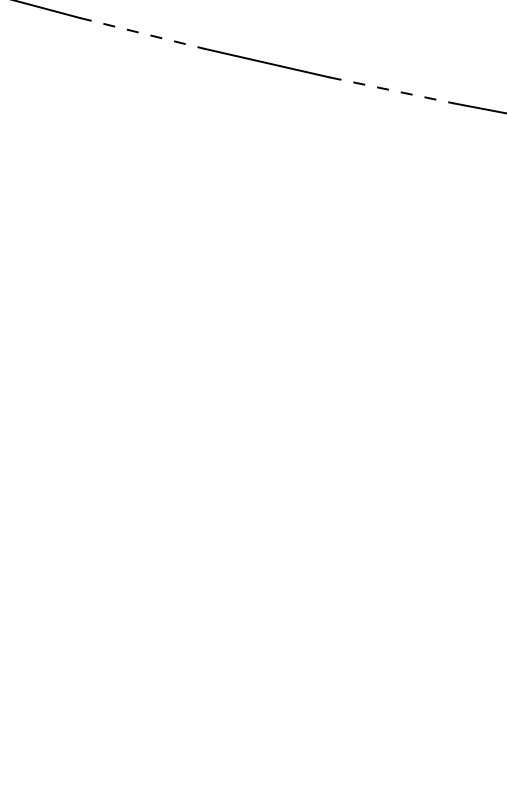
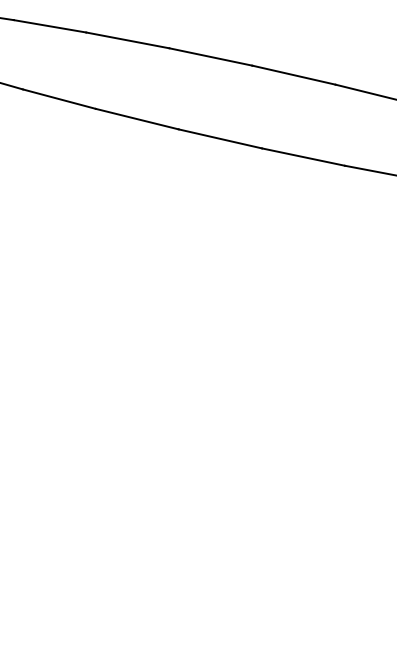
line: (142, 33) -> (137, 119), dashed -> solid
line: (393, 91) -> (304, 157), dashed -> solid

